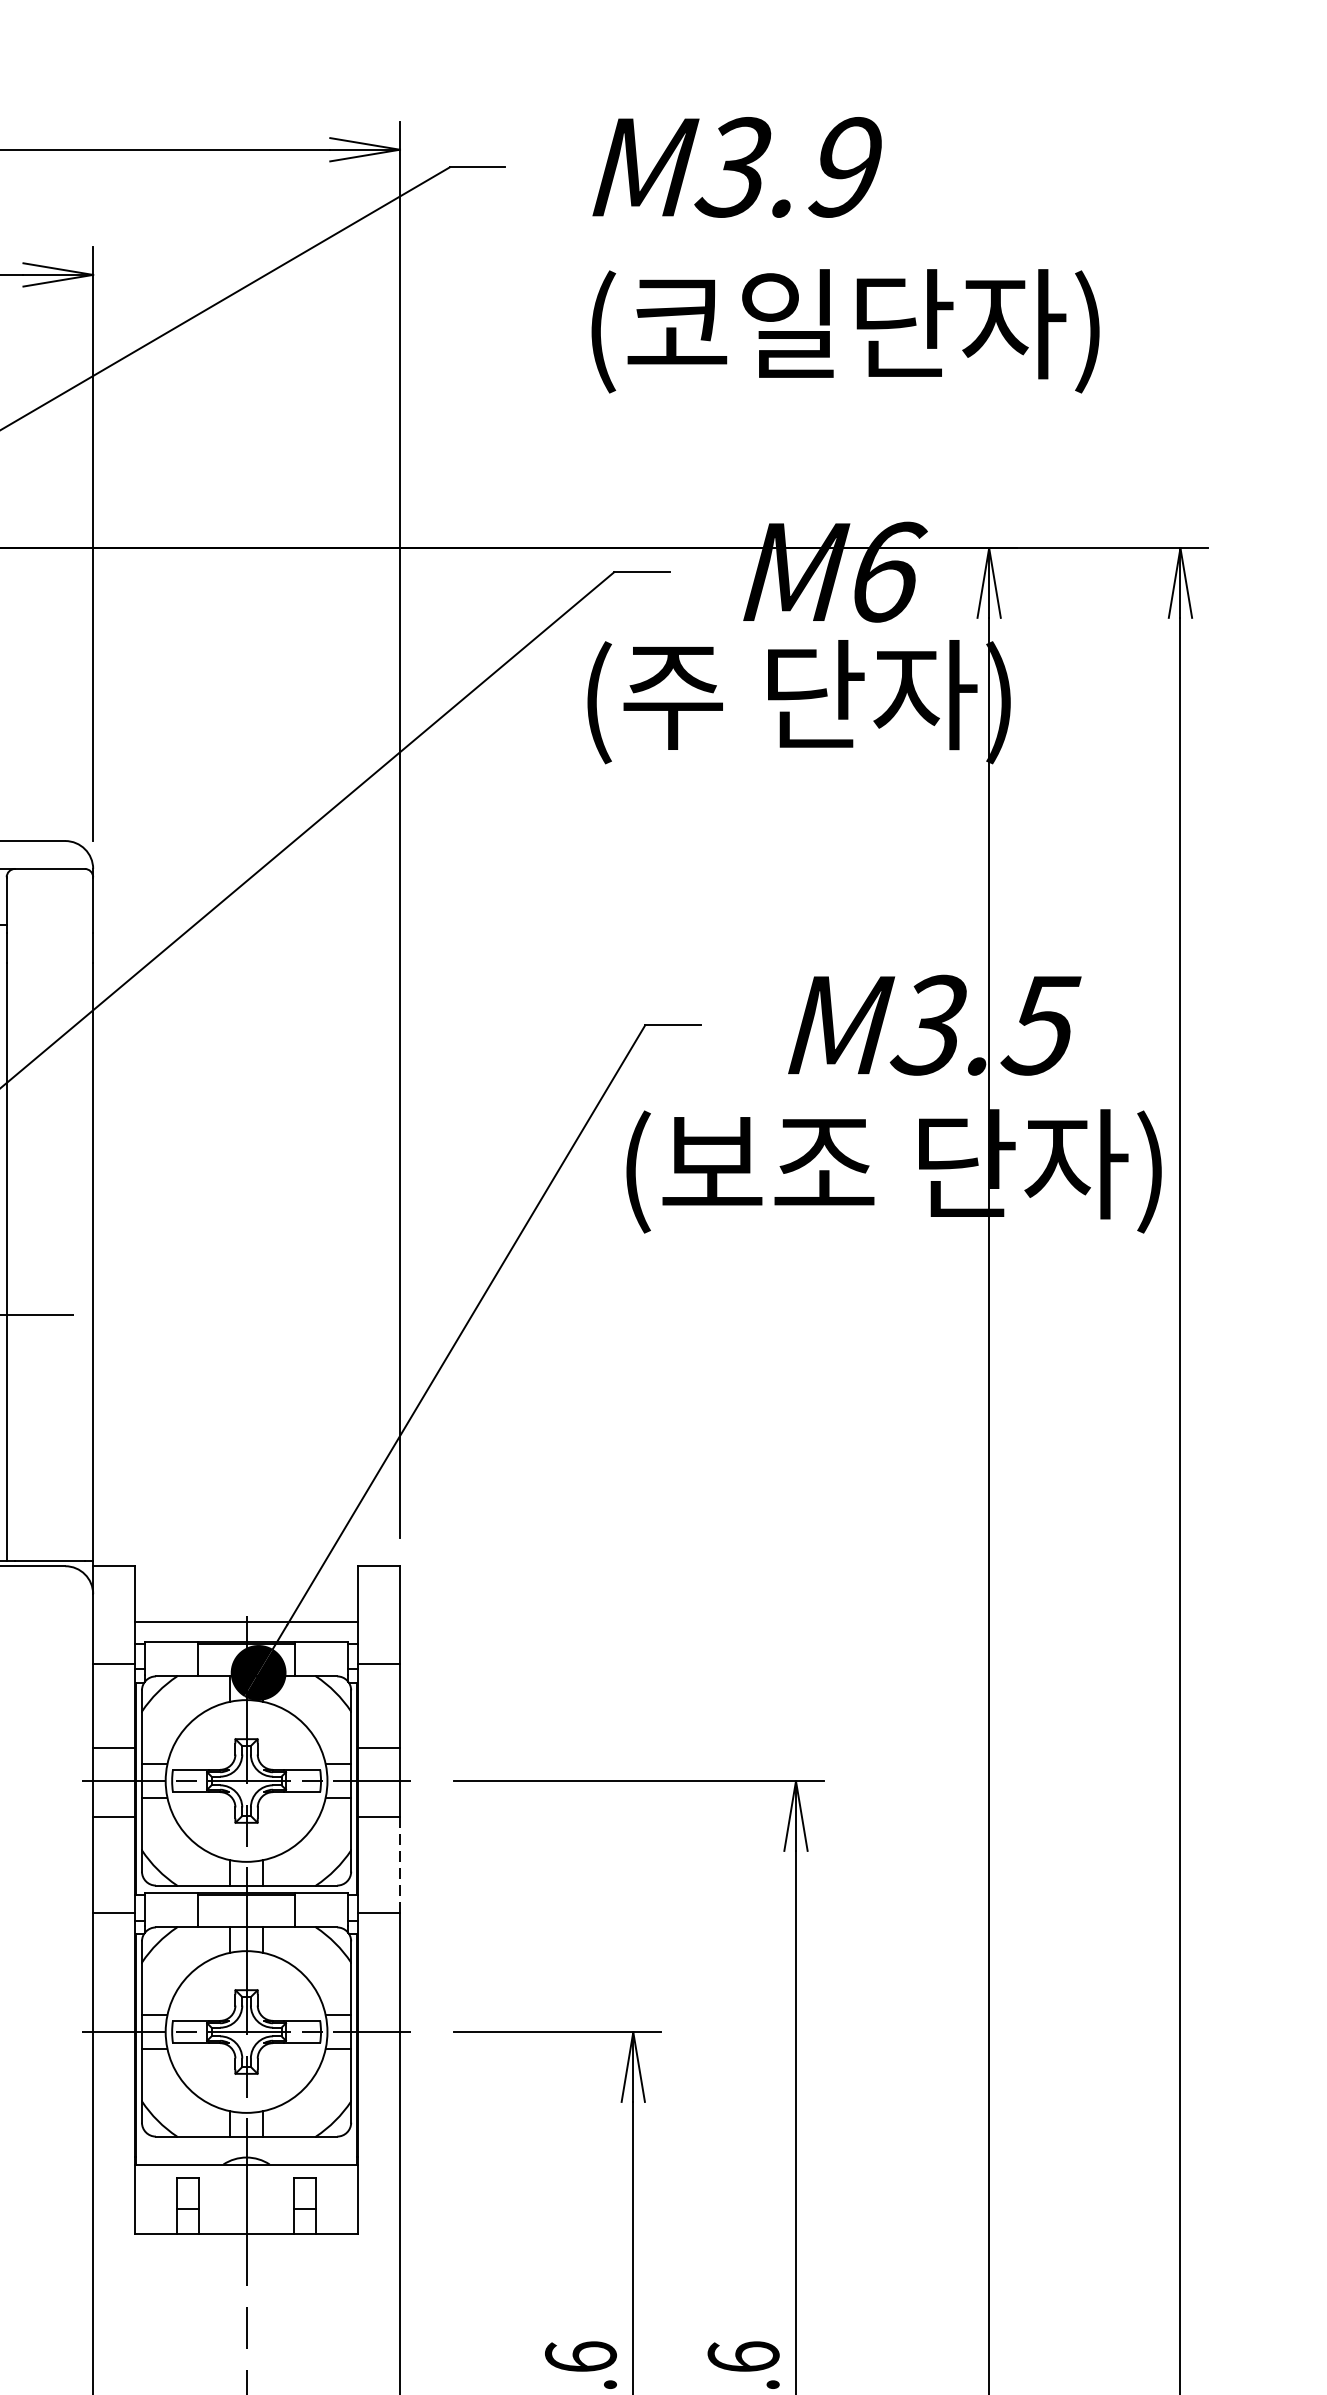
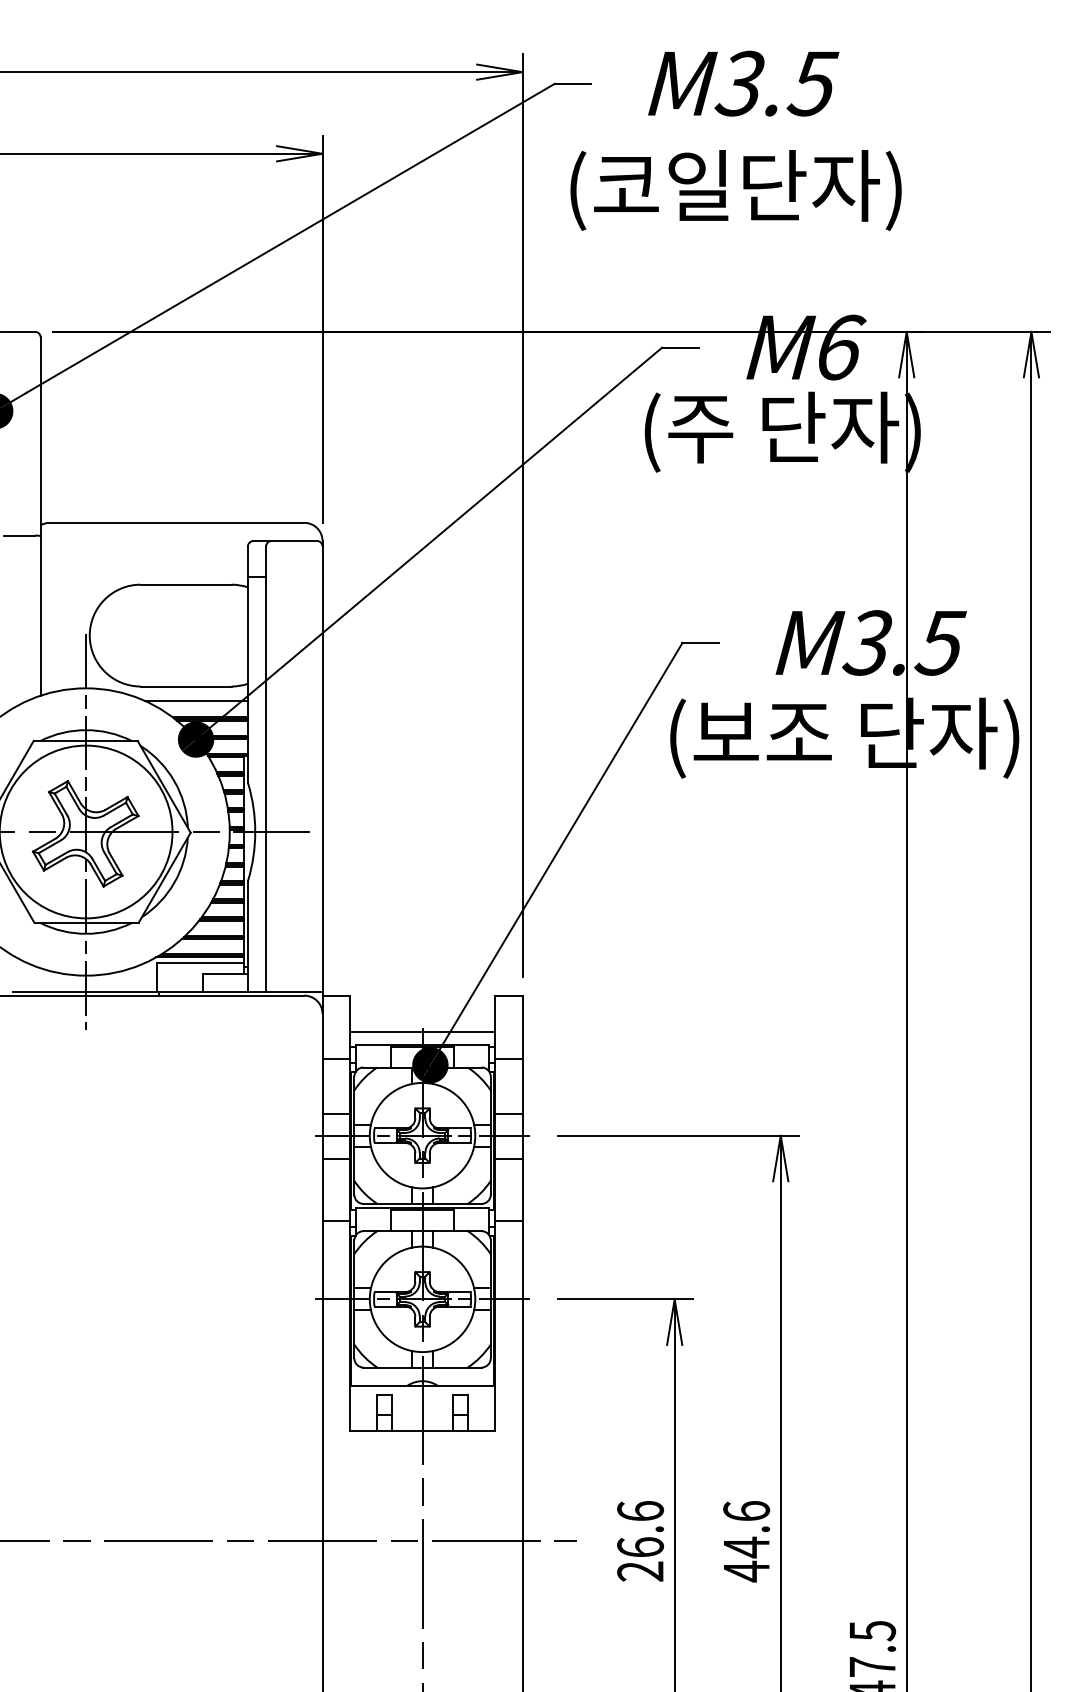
text: (844, 167) -> (812, 83), M3.9 -> M3.5
text: (844, 331) -> (735, 190), moved
line: (399, 1863) -> (522, 1189), dashed -> solid

